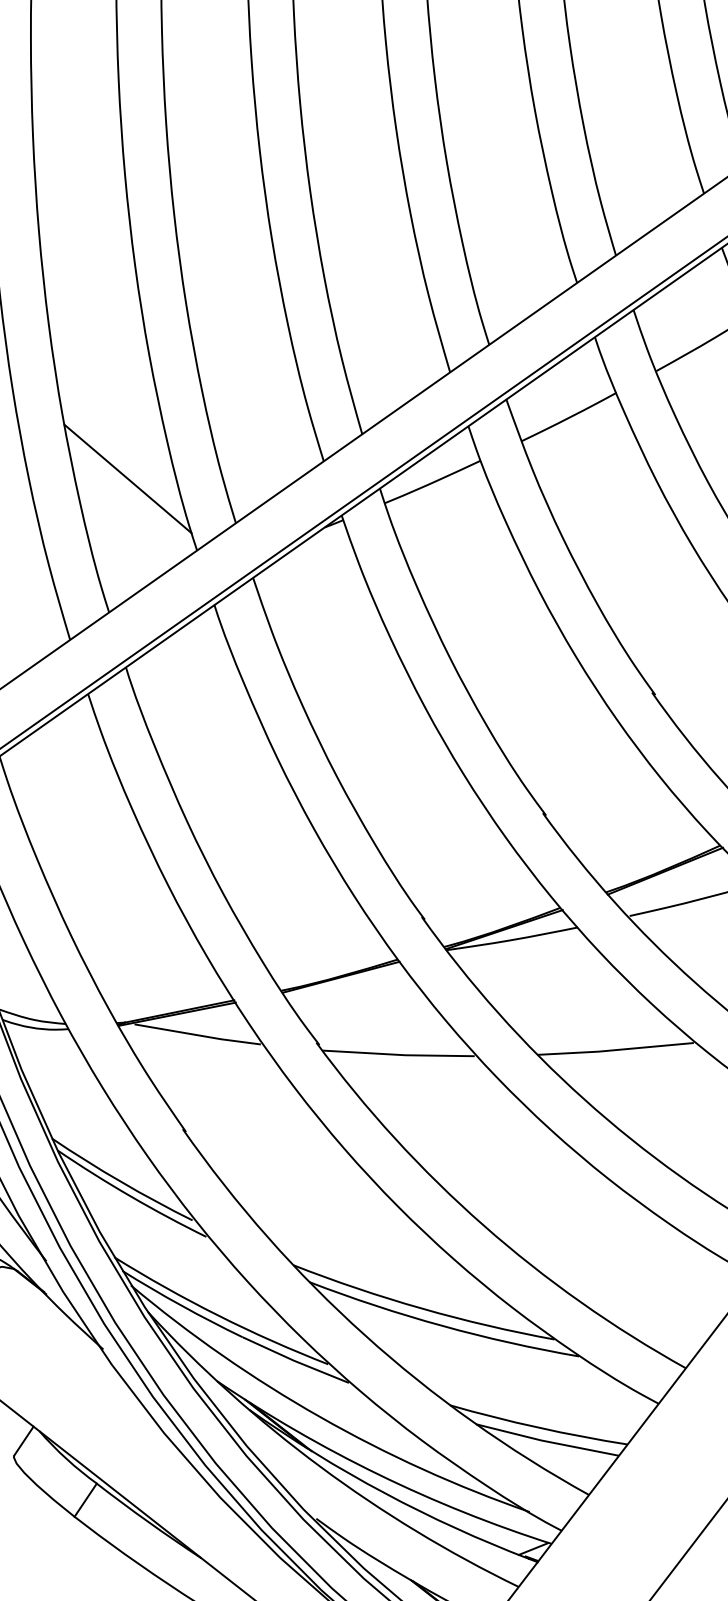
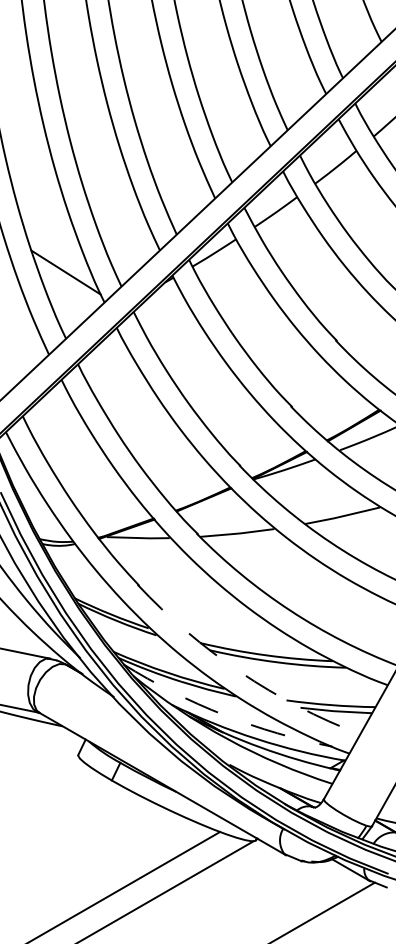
arc: (365, 1335) -> (240, 672), solid -> dashed
arc: (320, 1417) -> (224, 715), solid -> dashed

